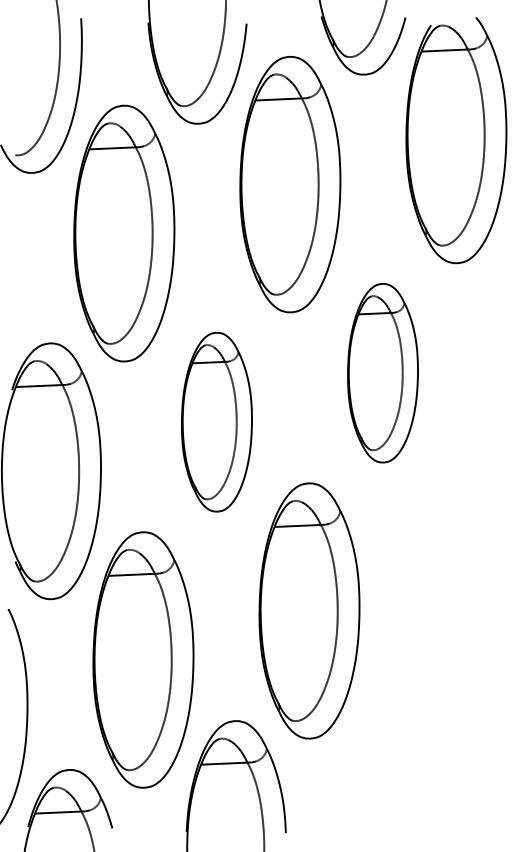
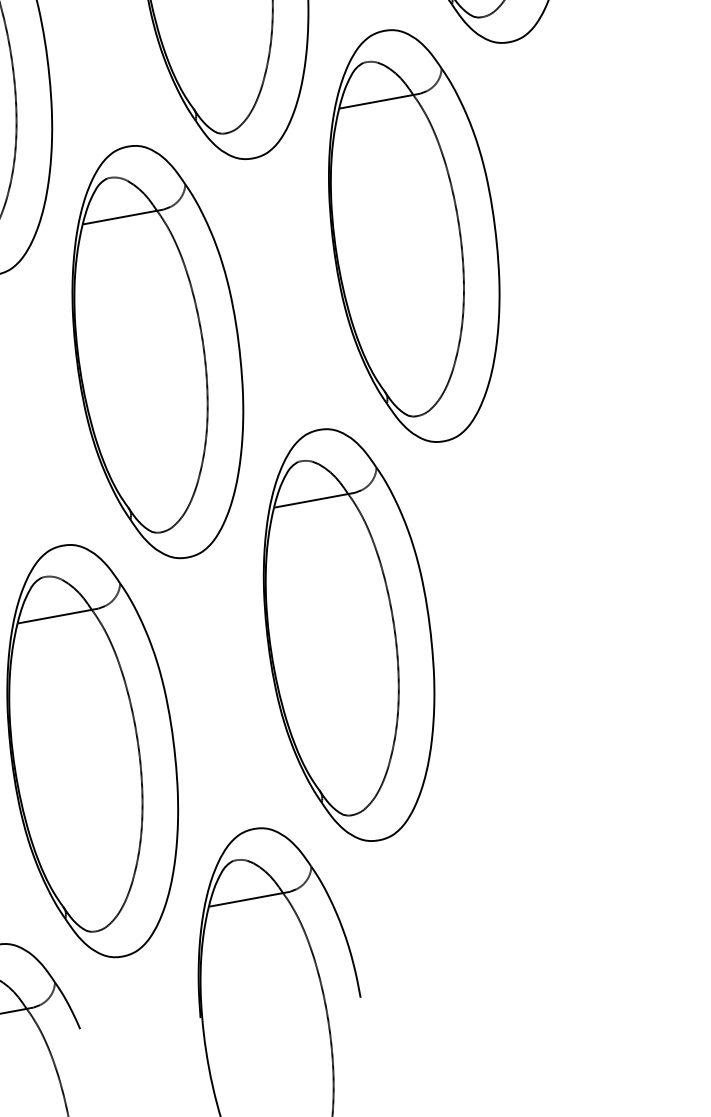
part: (382, 372) -> (413, 234), size x1.43
part: (216, 421) -> (157, 350), size x1.43

